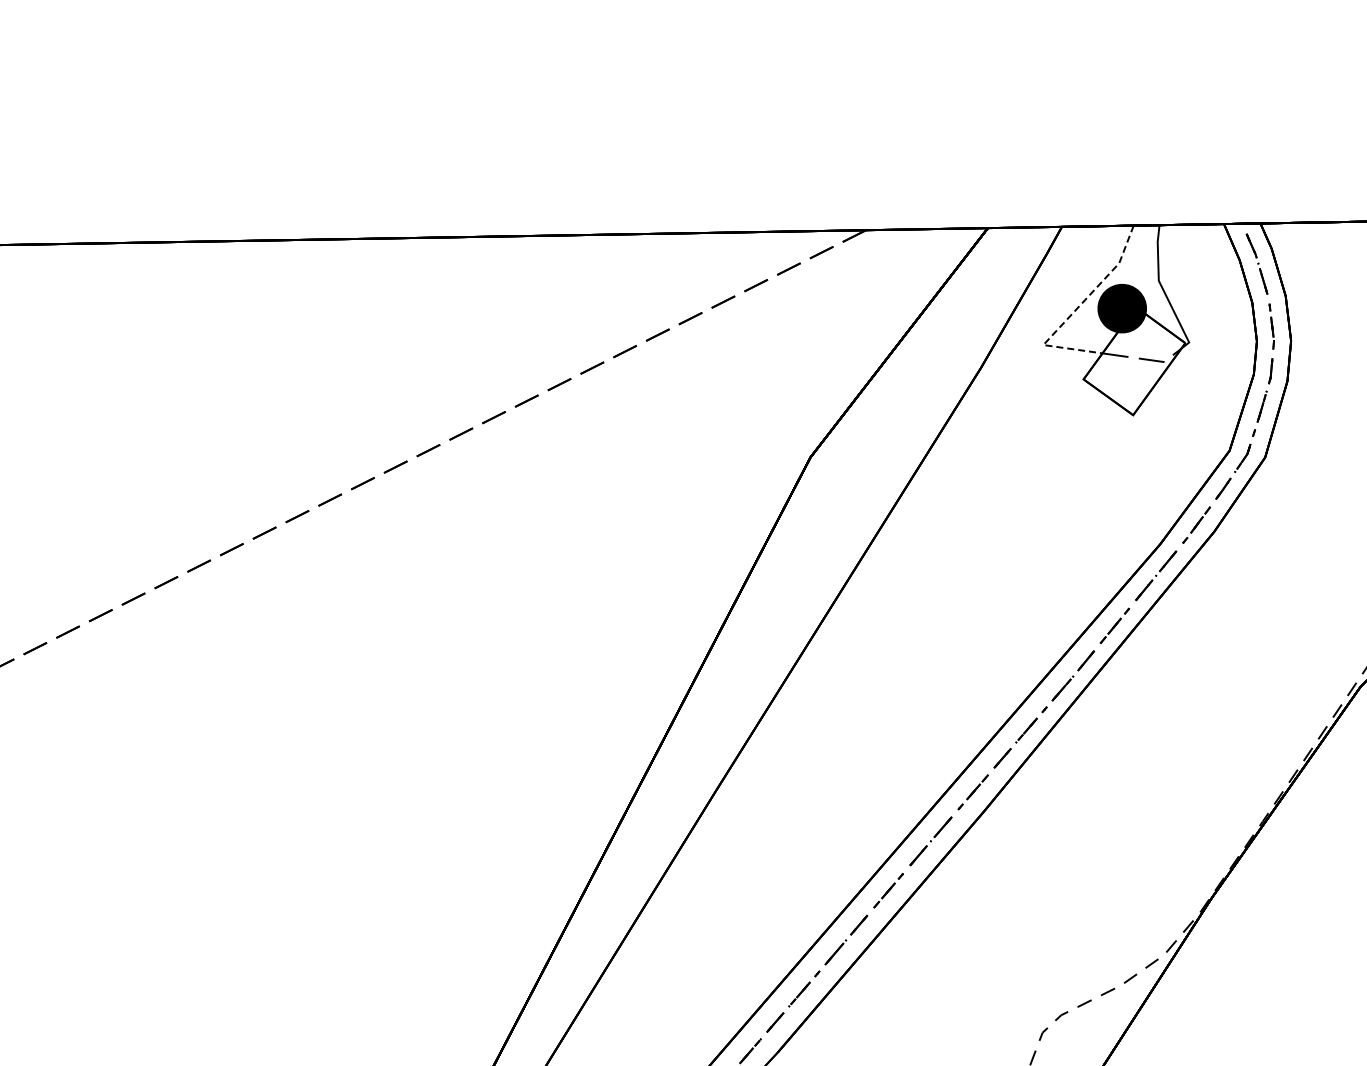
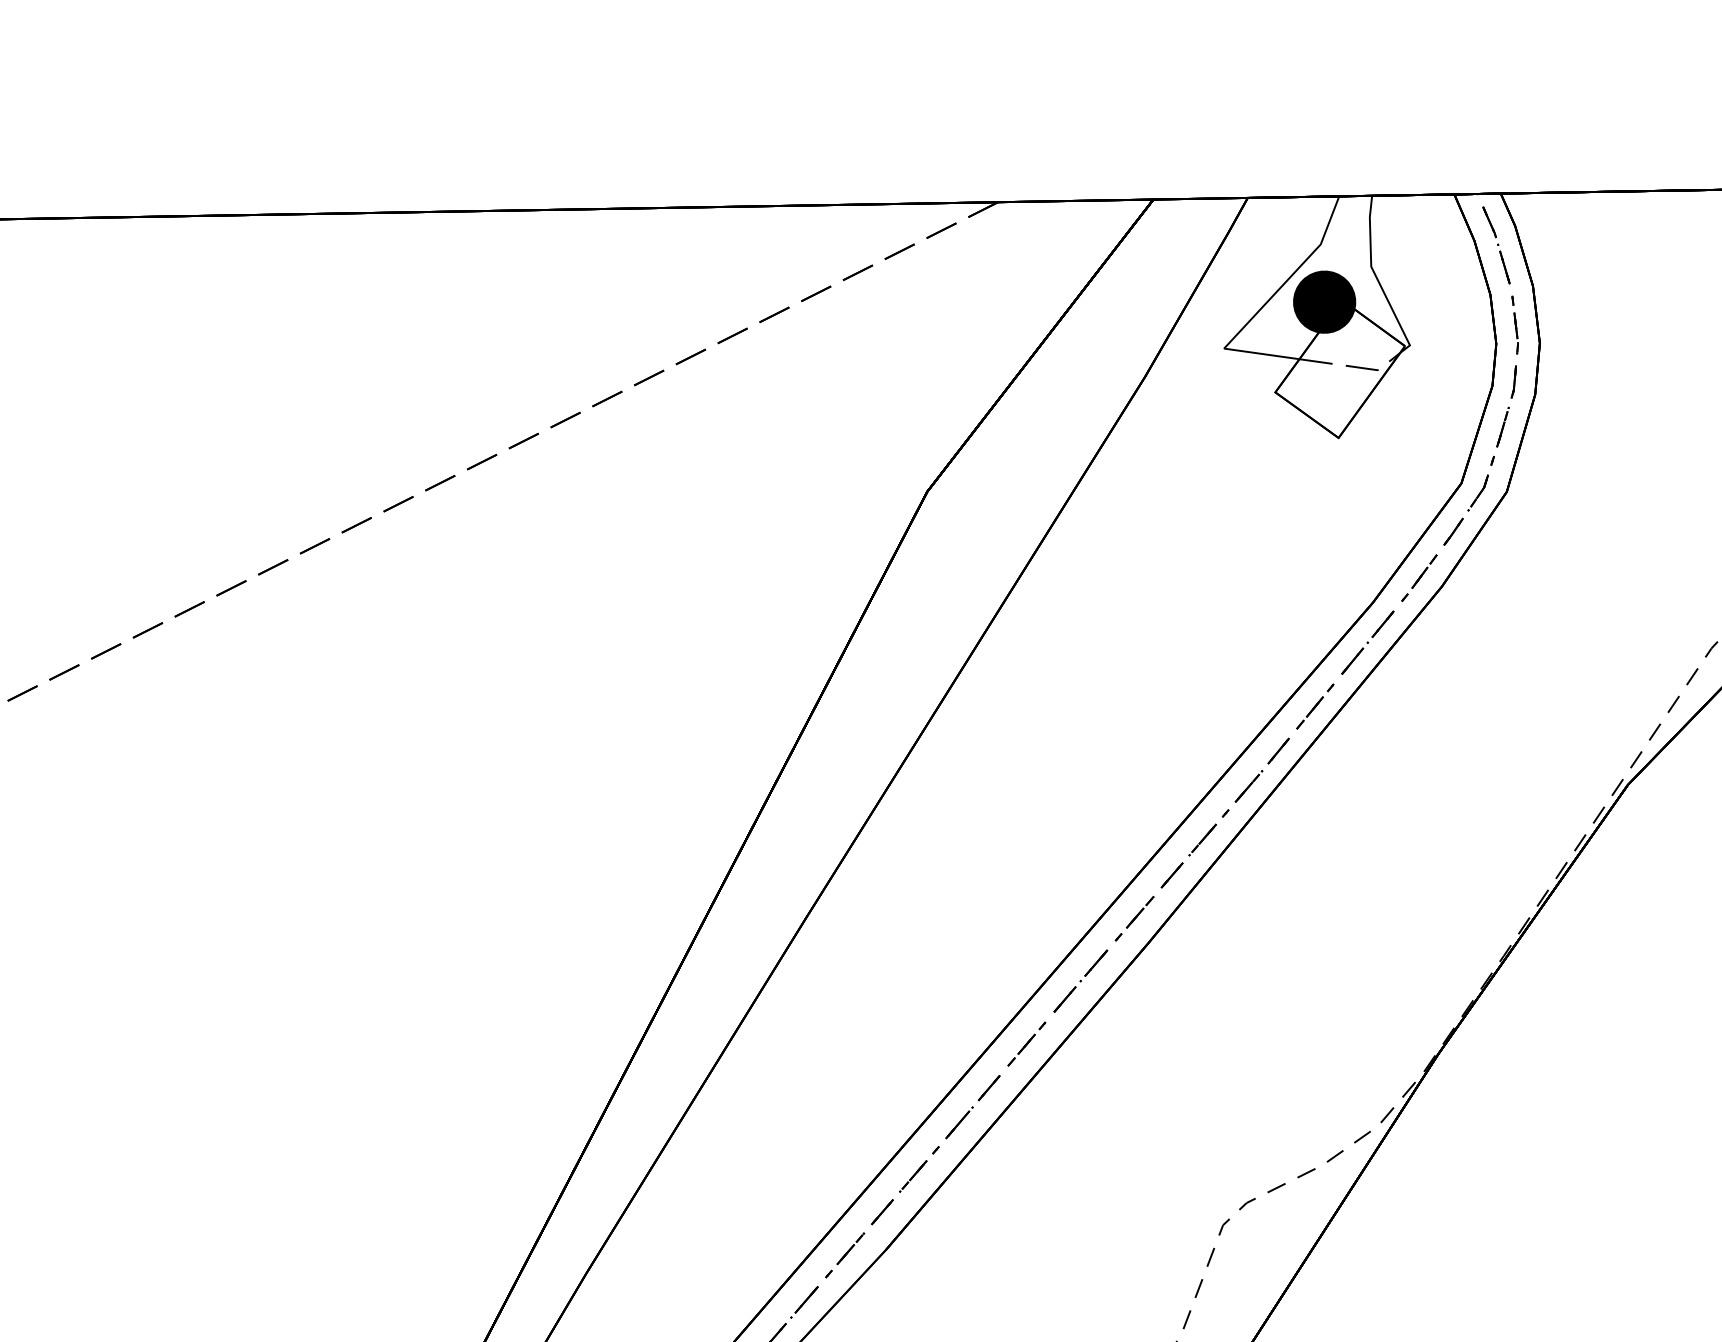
line: (1074, 311) -> (1263, 305), dashed -> solid

